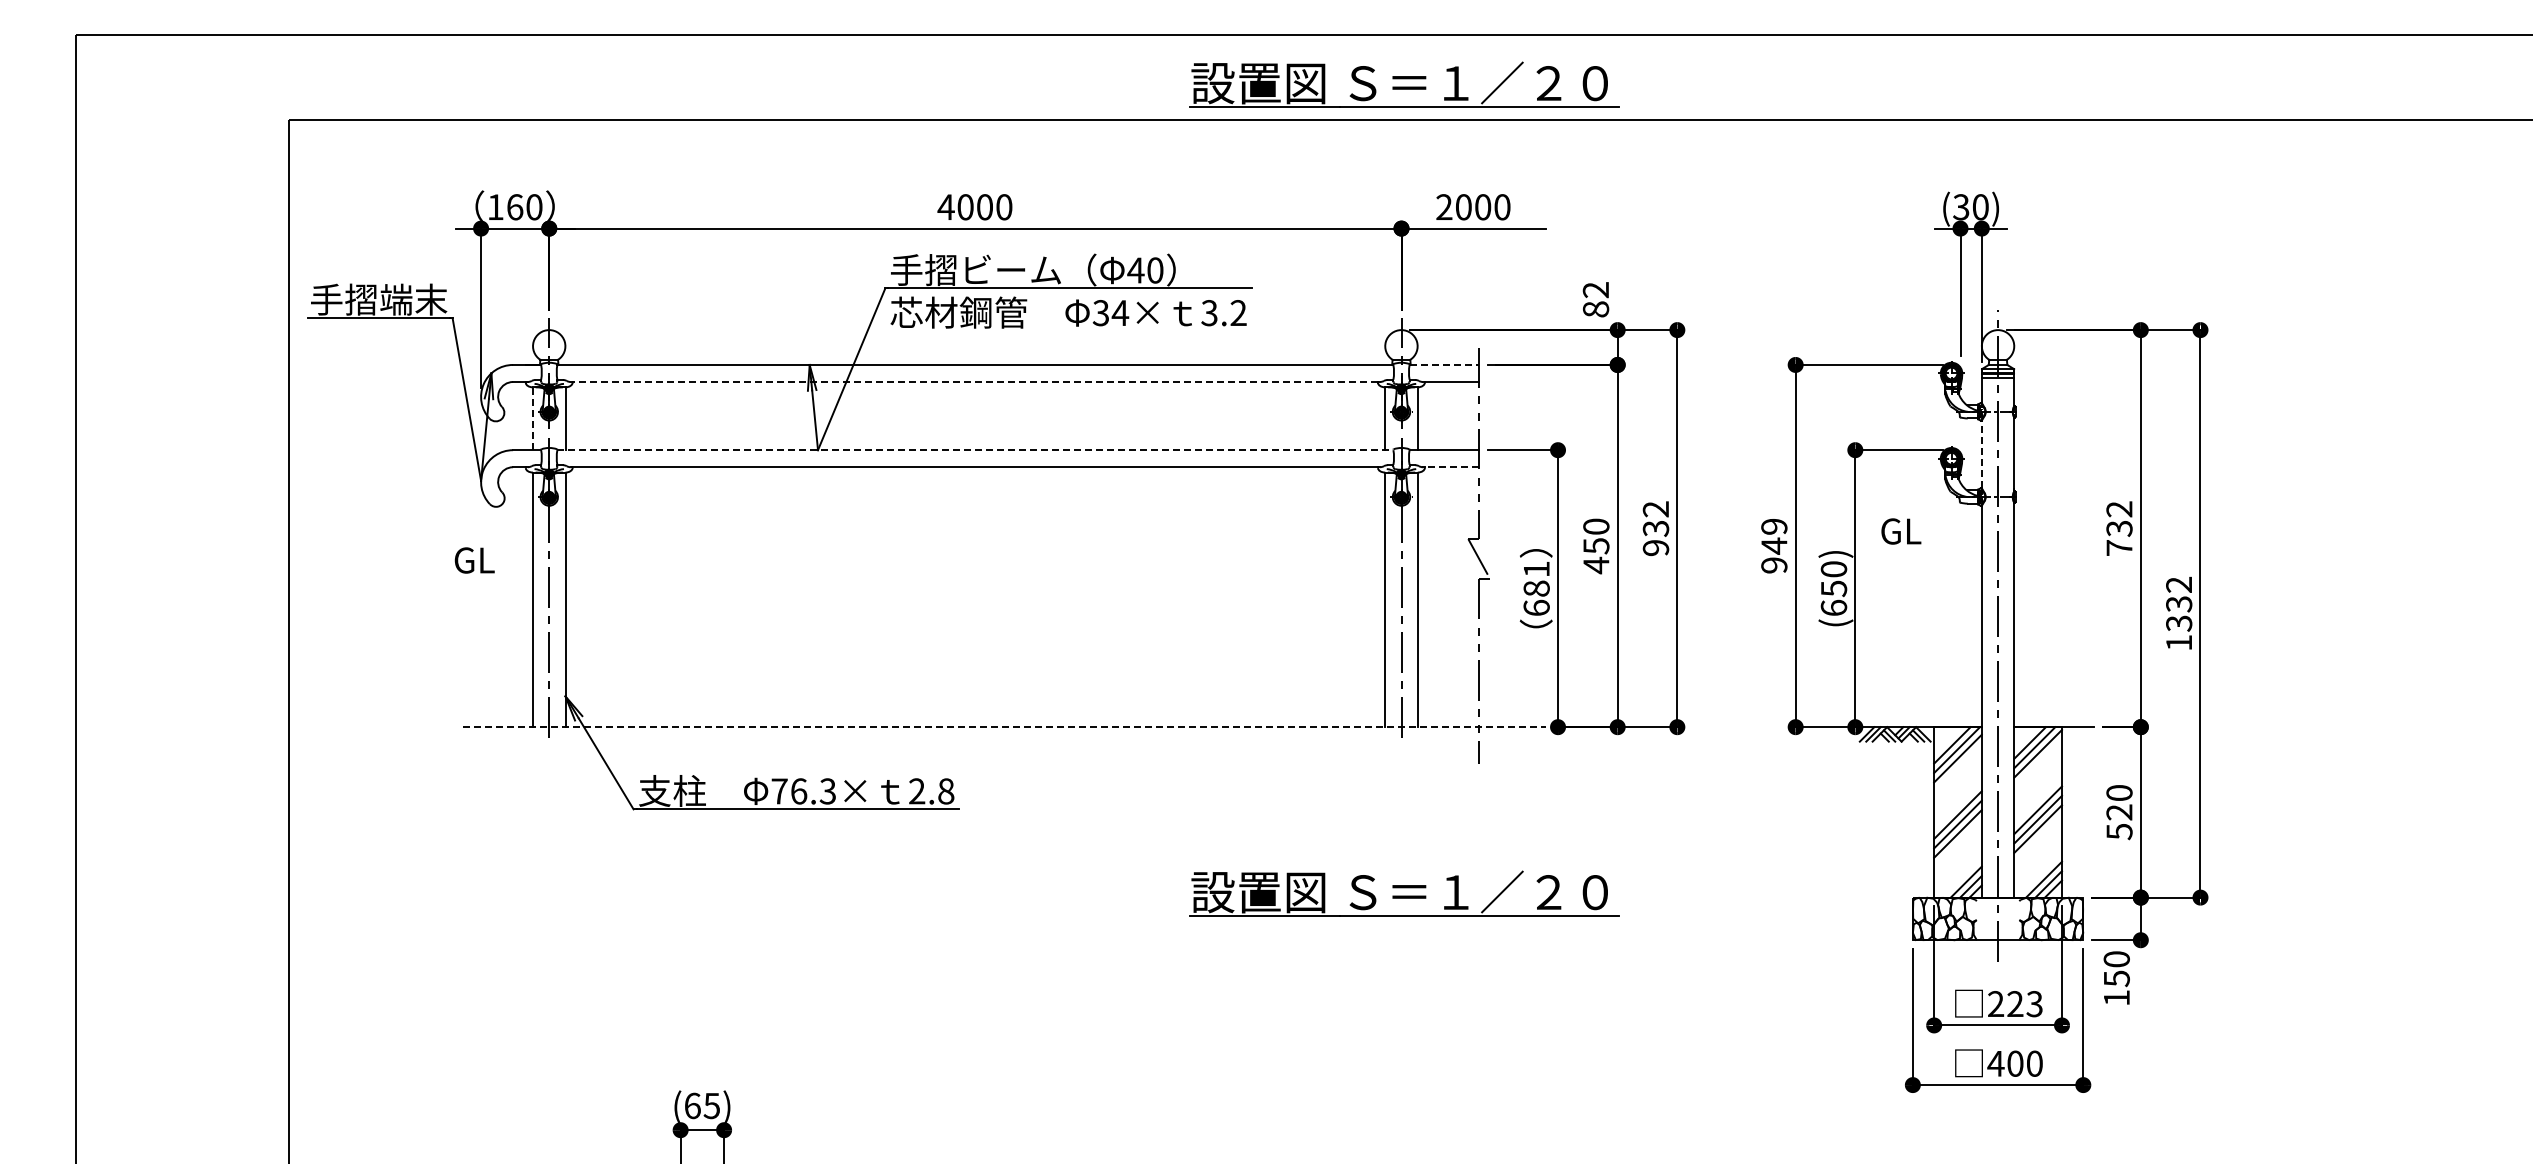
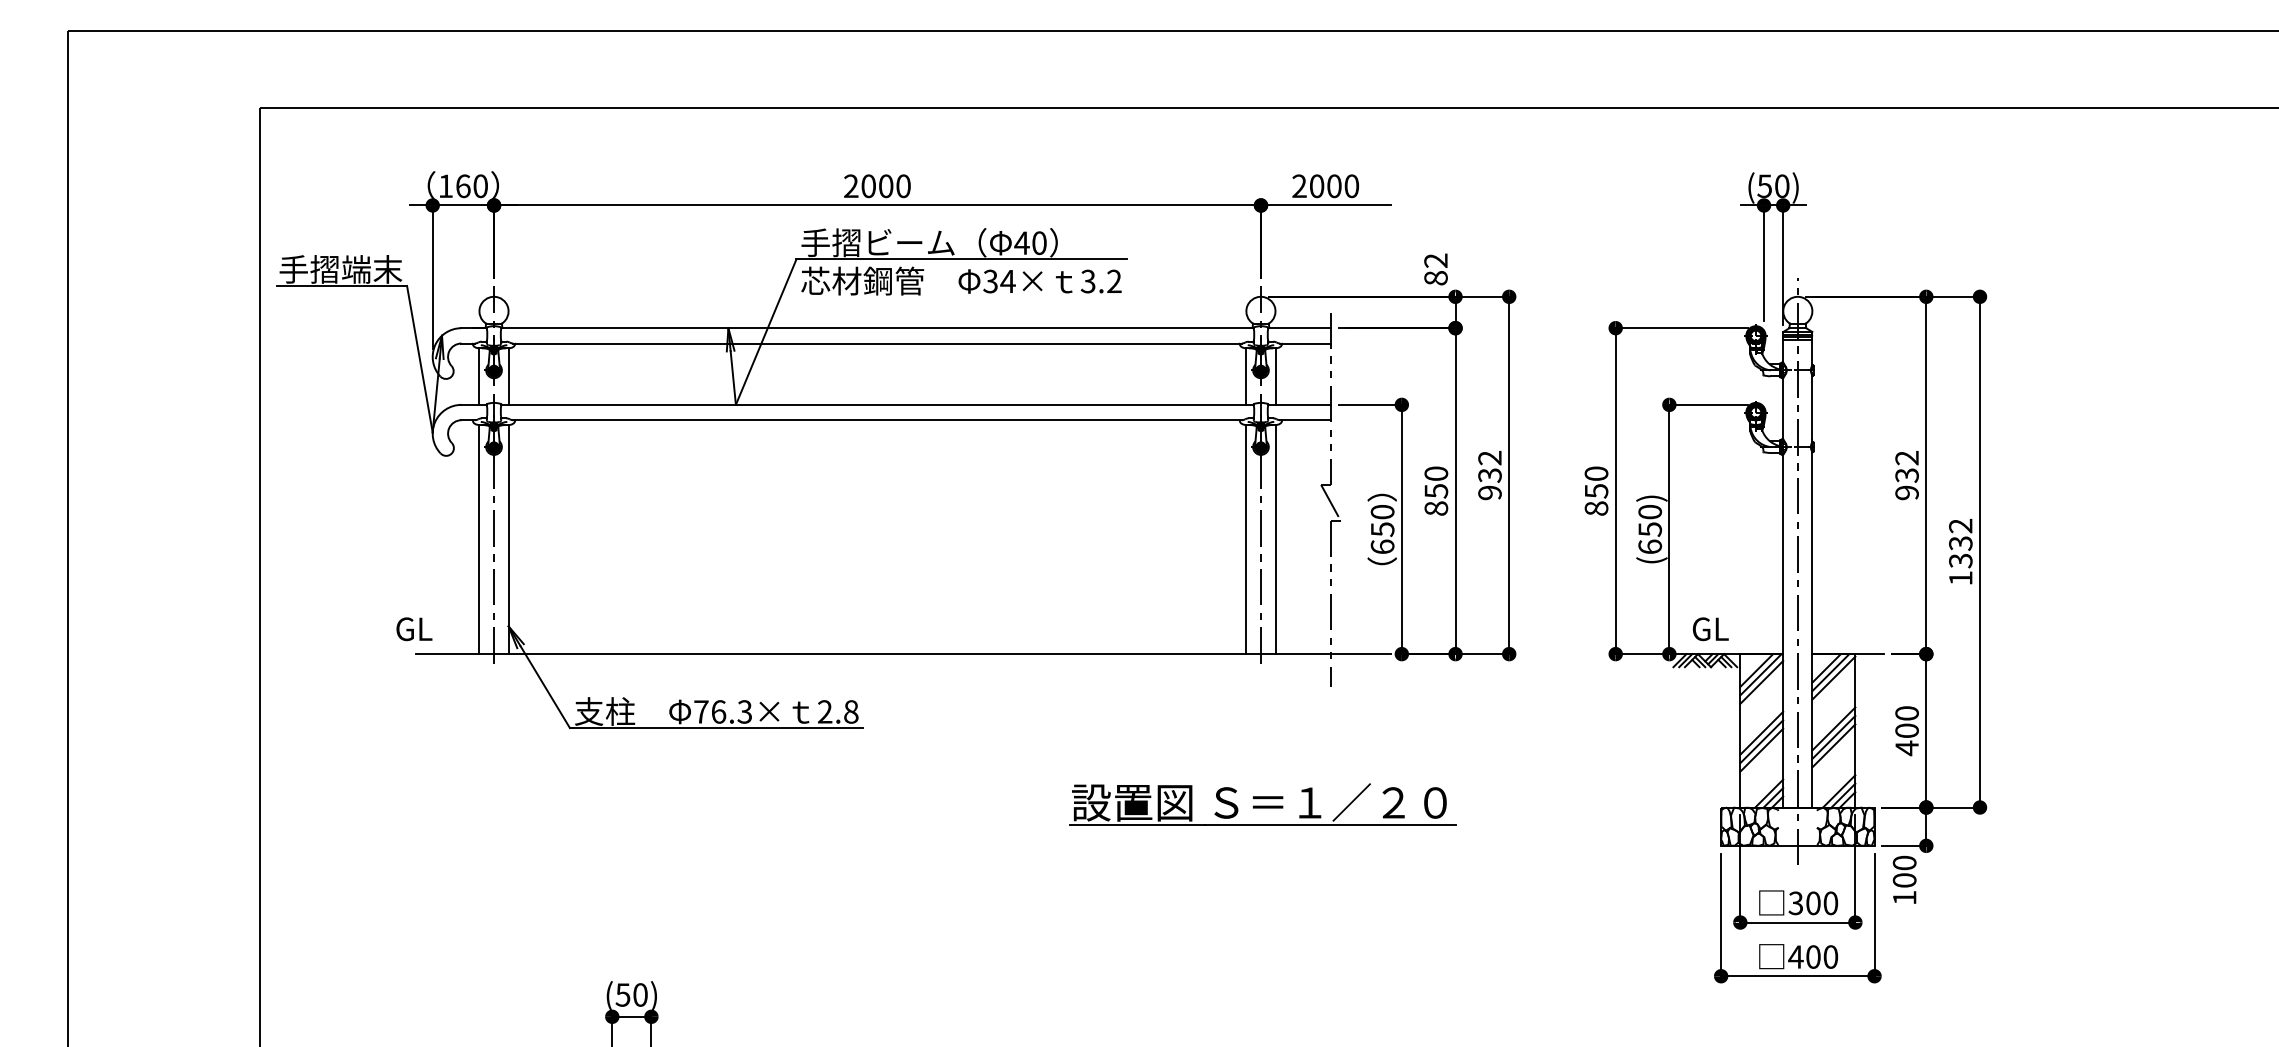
part: (1404, 84) -> (1263, 75), removed
text: (945, 206) -> (850, 185), 4000 -> 2000
text: (1961, 206) -> (1764, 185), (30) -> (50)
line: (1444, 364) -> (1299, 327), dashed -> solid
line: (974, 382) -> (876, 343), dashed -> solid
line: (533, 418) -> (479, 376), dashed -> solid
line: (975, 450) -> (877, 405), dashed -> solid
line: (1981, 454) -> (1782, 408), dashed -> solid
line: (1451, 467) -> (1305, 420), dashed -> solid
text: (1901, 531) -> (1710, 629), moved
text: (1774, 545) -> (1596, 490), 949 -> 850
text: (2119, 548) -> (1907, 493), 732 -> 932
text: (474, 560) -> (414, 629), moved
text: (1596, 565) -> (1436, 508), 450 -> 850
text: (1536, 579) -> (1382, 521), 681 -> 650
line: (1004, 727) -> (903, 654), dashed -> solid
text: (2119, 822) -> (1907, 739), 520 -> 400
text: (2116, 978) -> (1904, 880), 150 -> 100
text: (2014, 1004) -> (1812, 903), 223 -> 300
text: (702, 1105) -> (631, 994), (65) -> (50)

